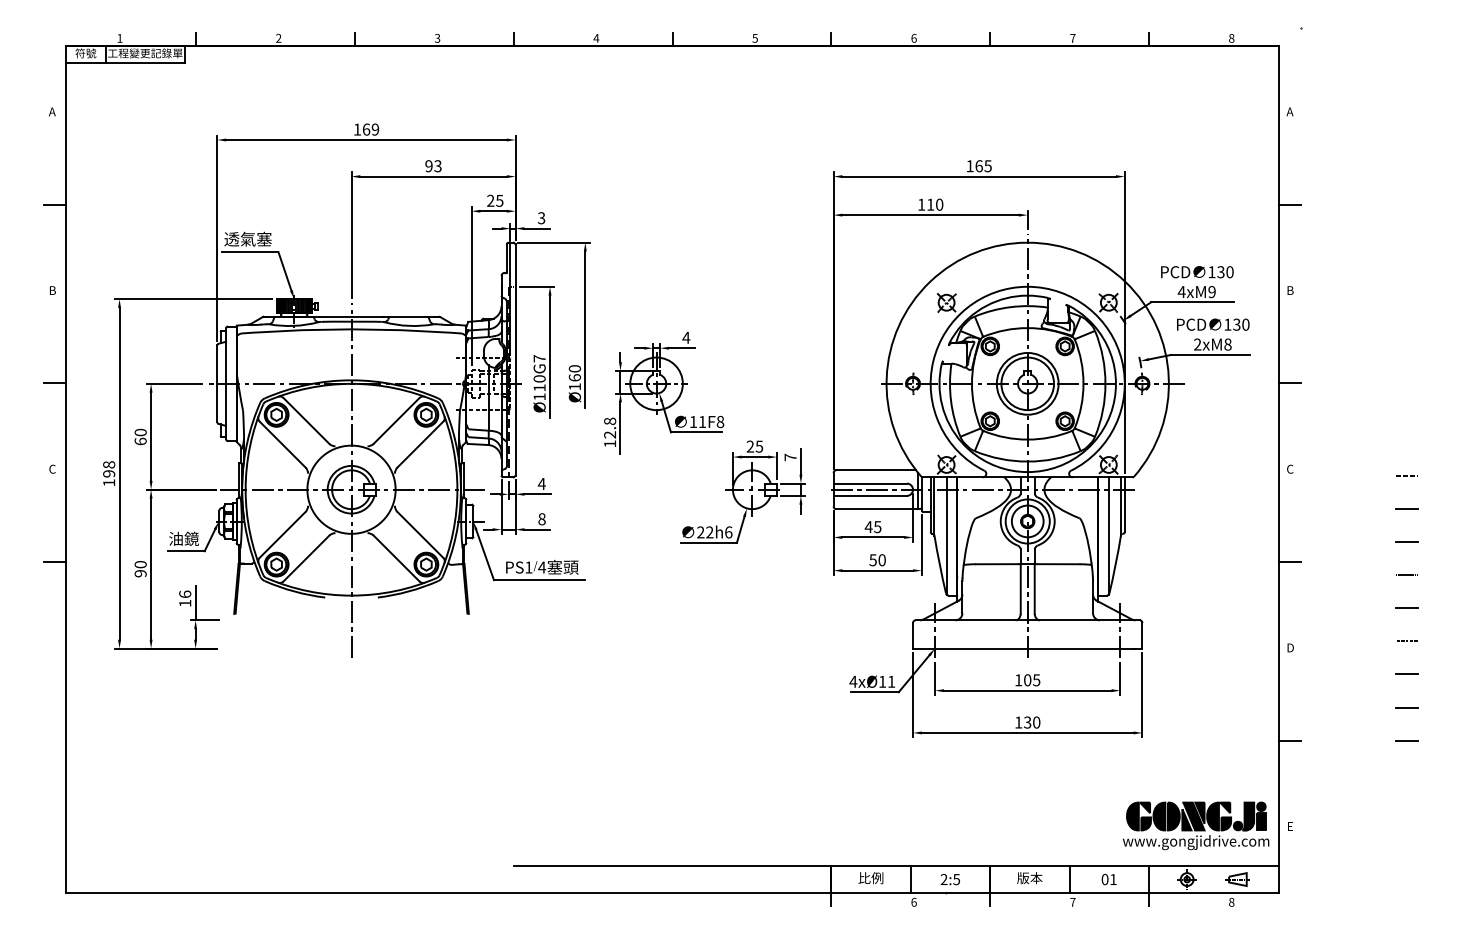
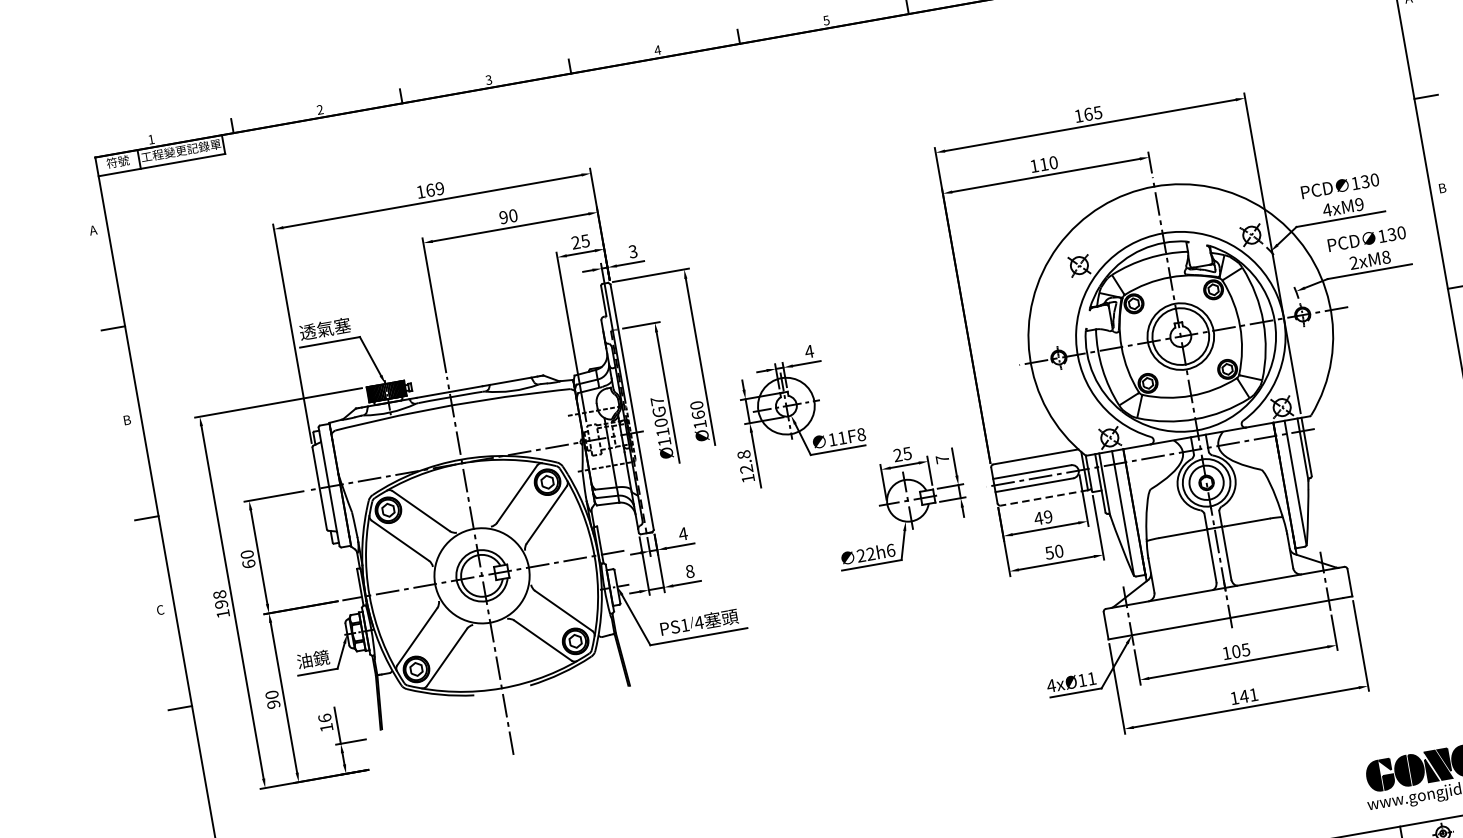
text: (437, 166) -> (512, 216), 93 -> 90
line: (876, 509) -> (1043, 498), solid -> dashed
text: (877, 526) -> (1047, 516), 45 -> 49
text: (1031, 722) -> (1248, 695), 130 -> 141

